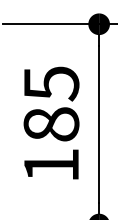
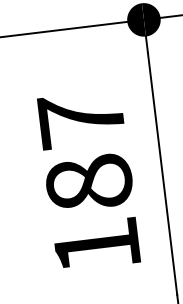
text: (51, 83) -> (81, 119), 185 -> 187

